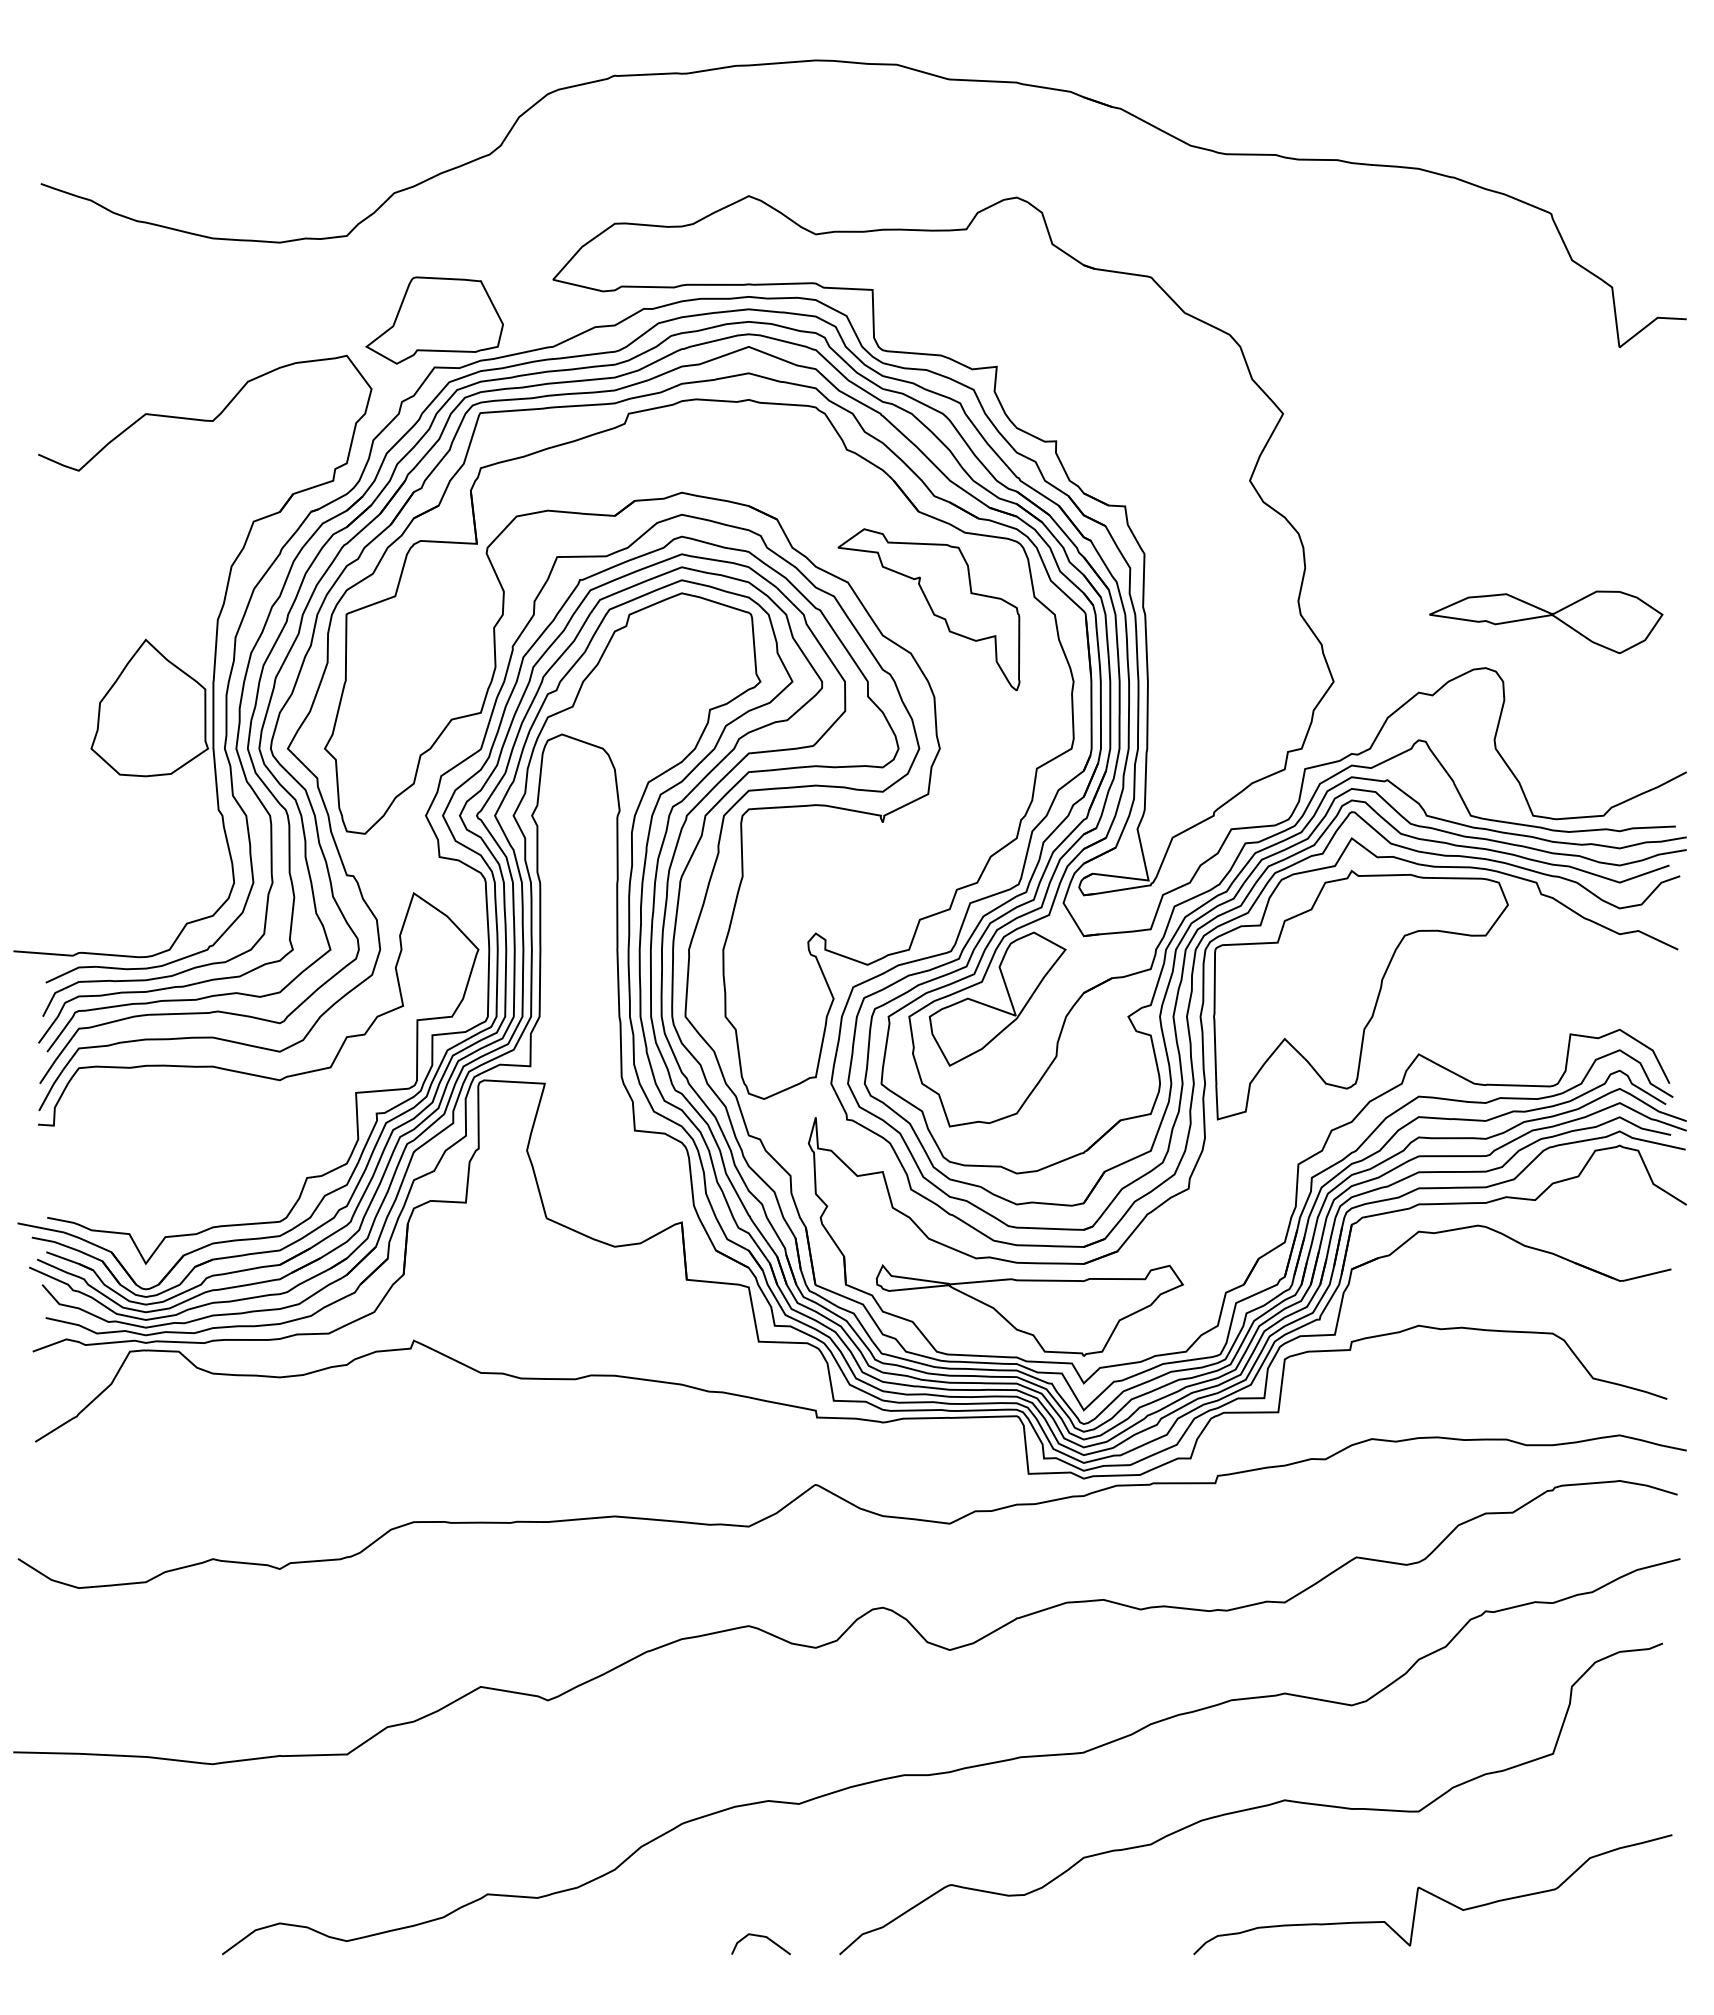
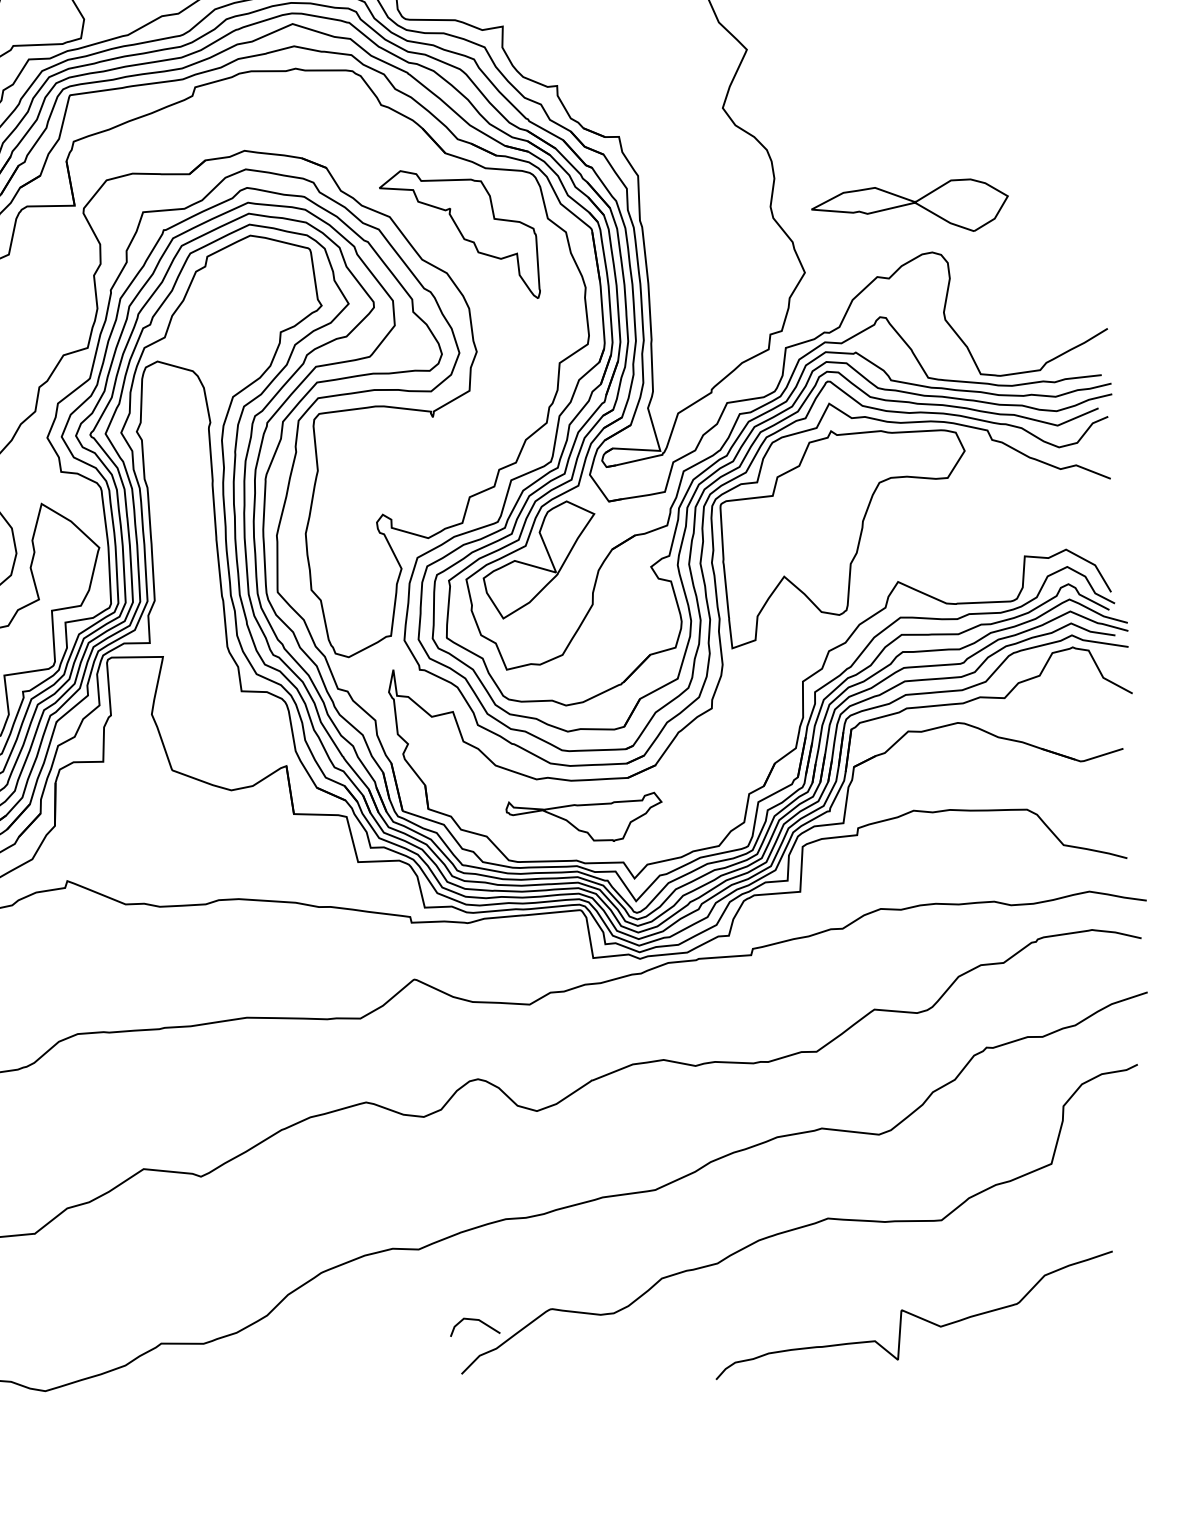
part: (1546, 621) -> (910, 208), moved
part: (1029, 1310) -> (584, 820), size x0.6
curve: (1432, 1894) -> (913, 1315), moved
line: (761, 1937) -> (474, 1320), moved

